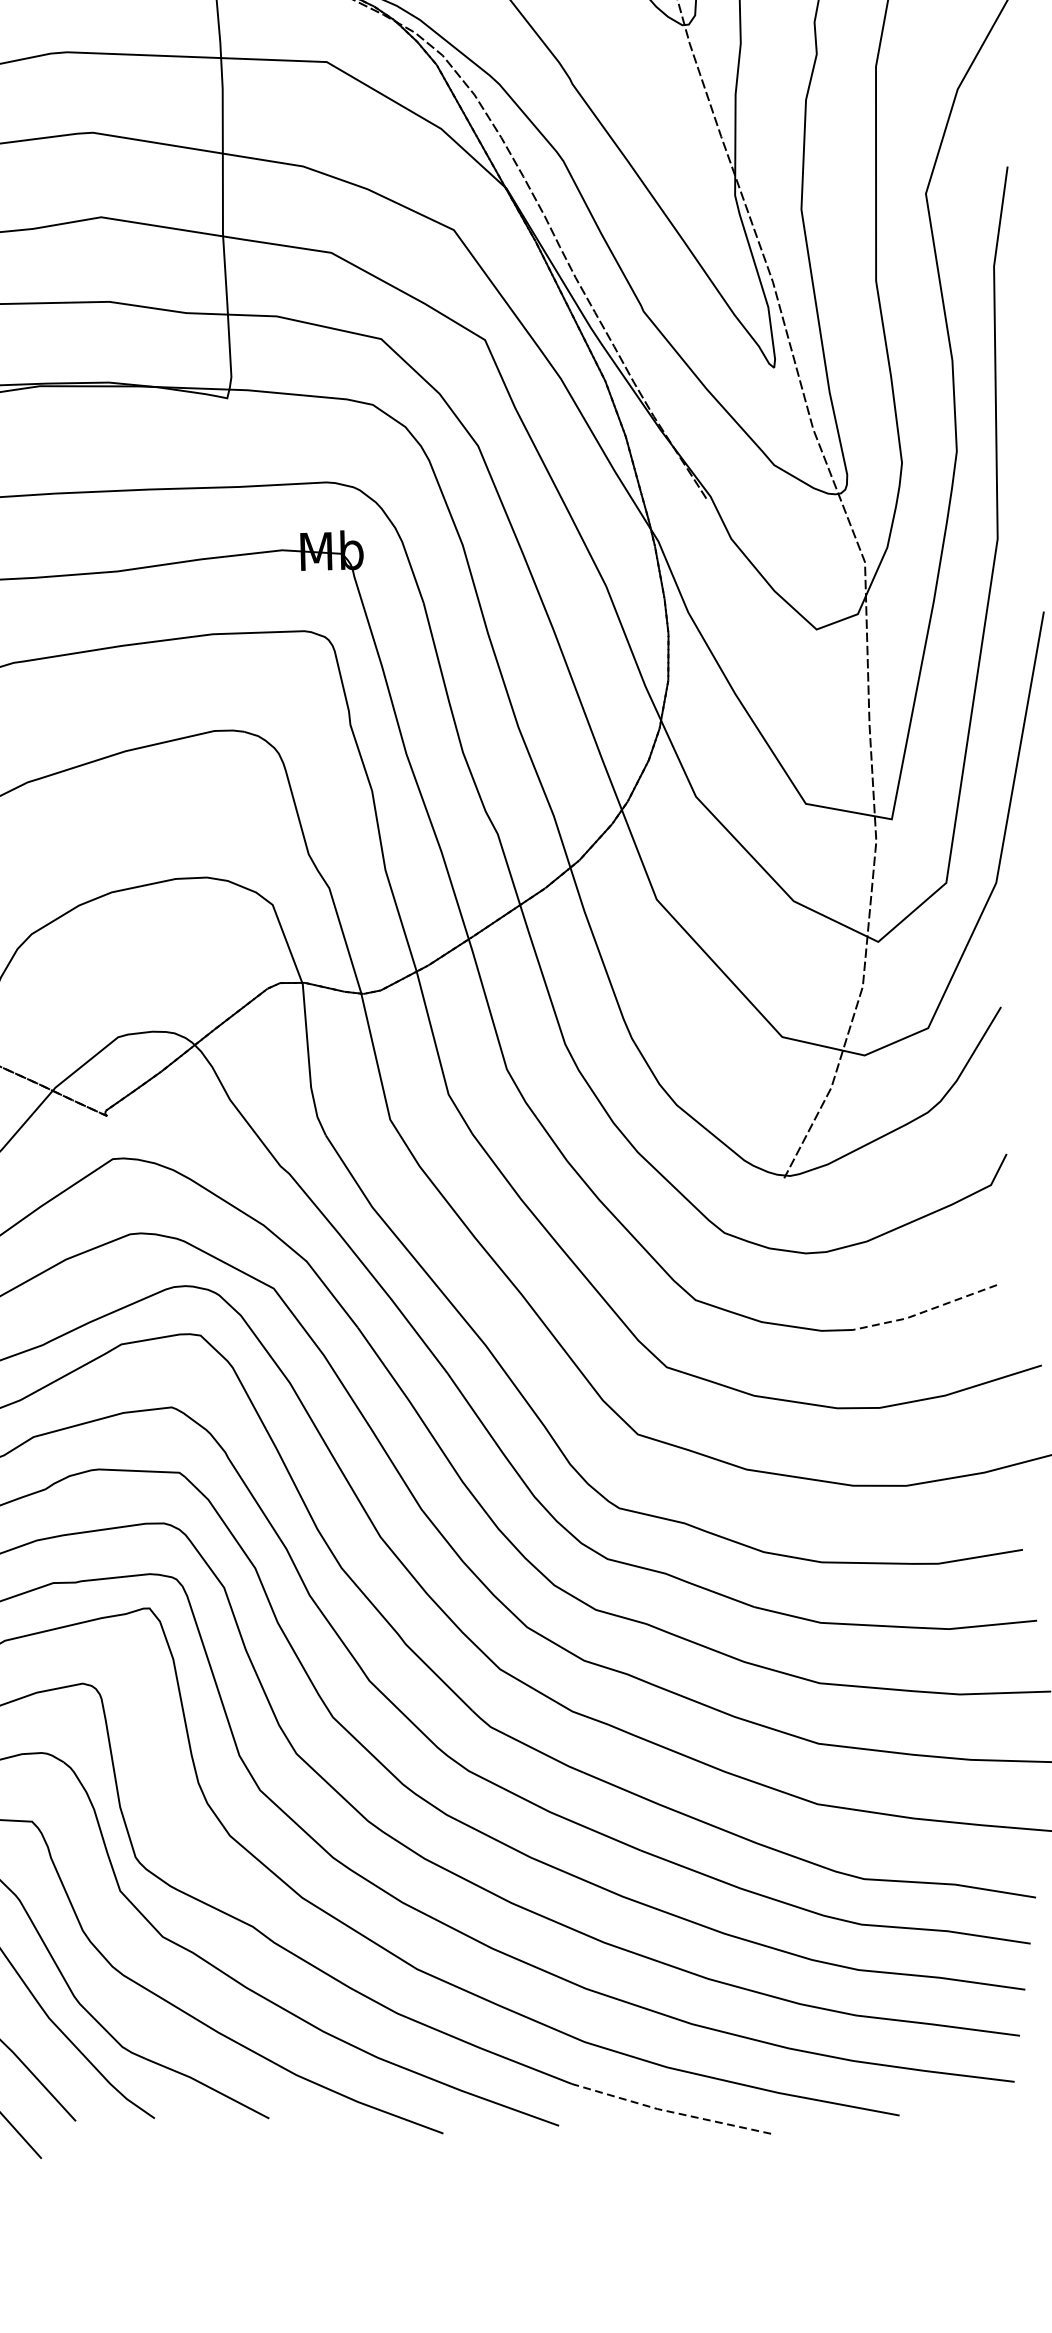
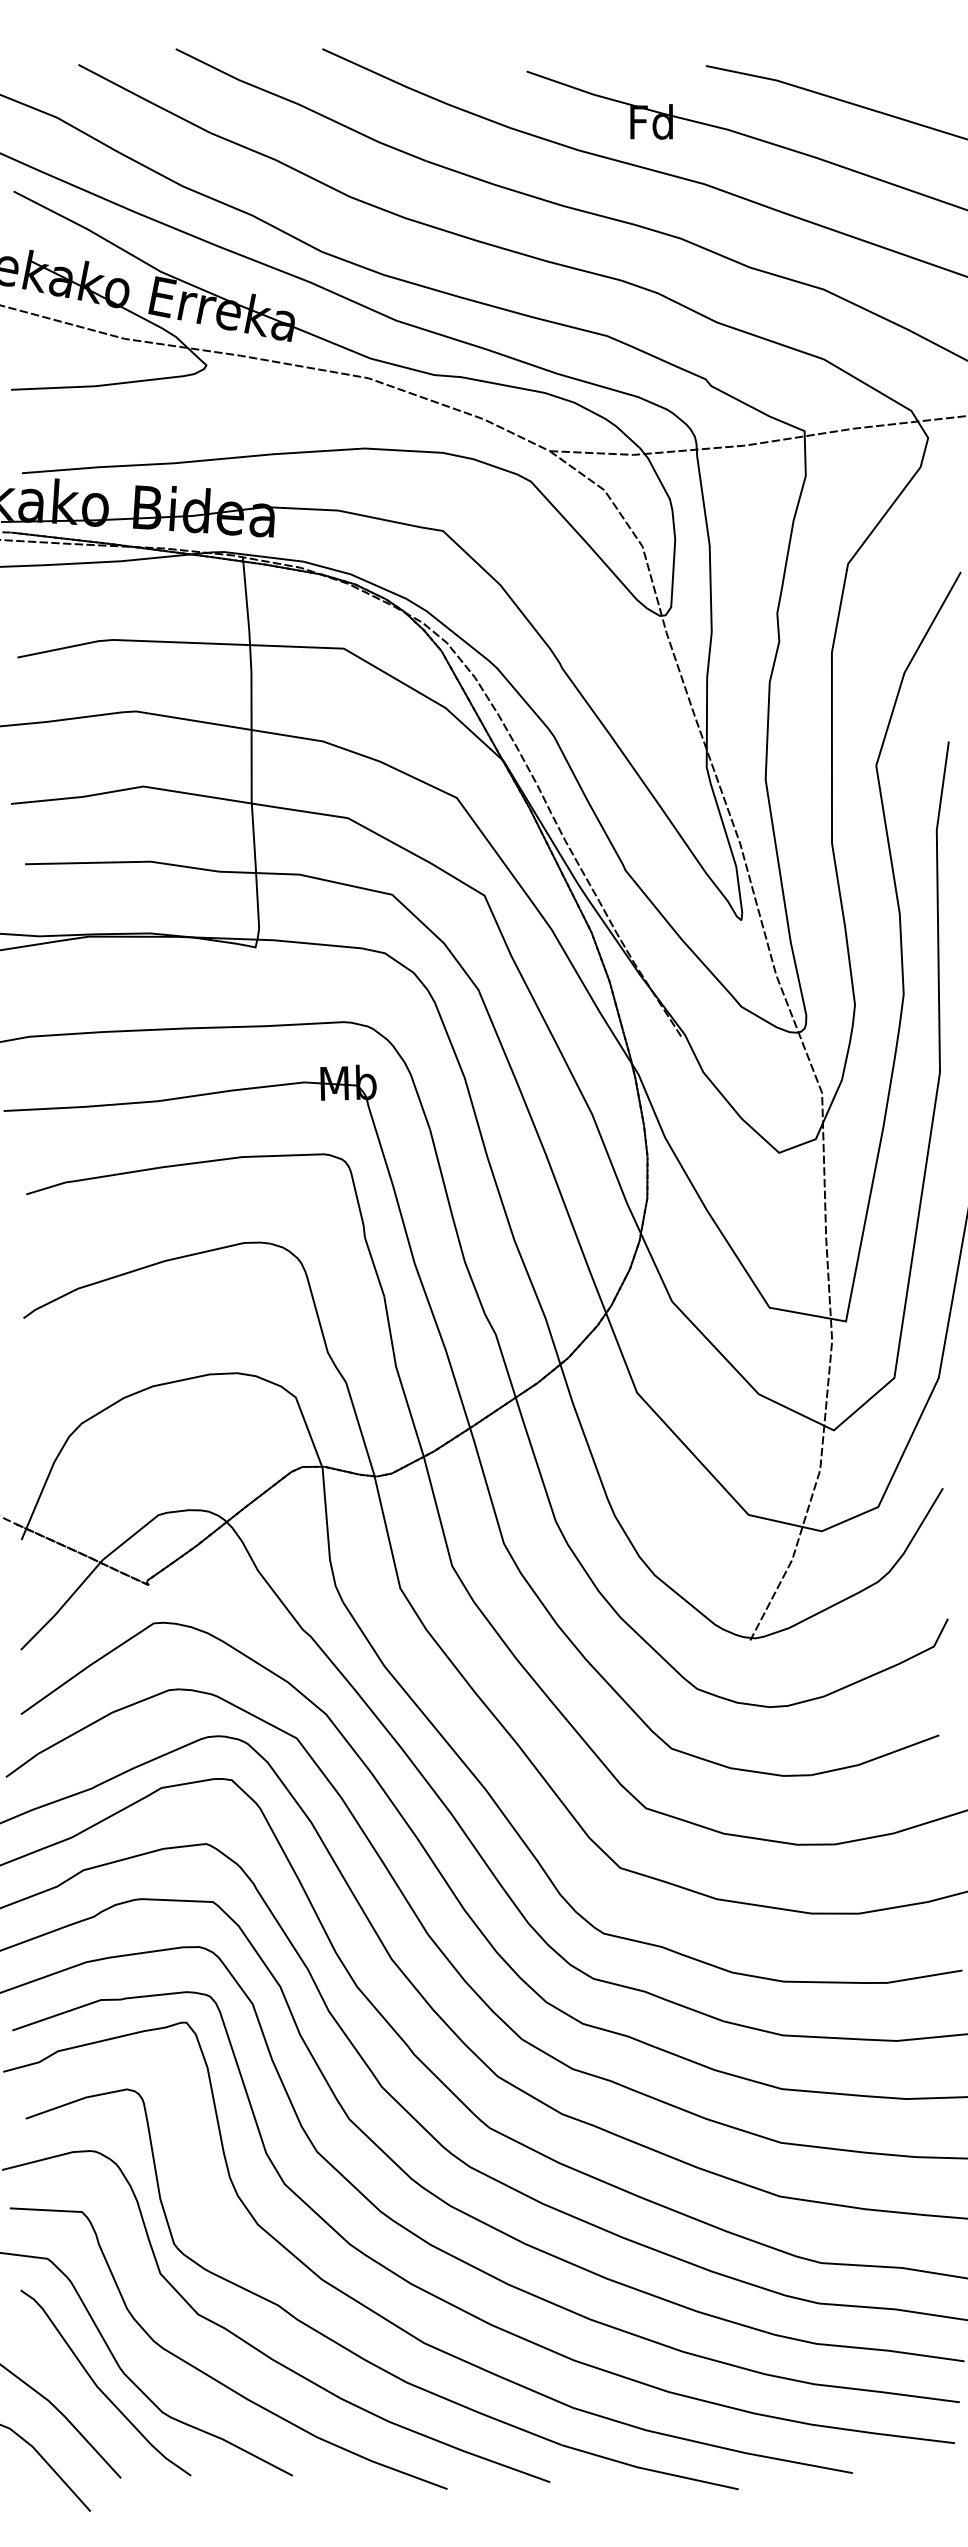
line: (925, 1311) -> (875, 1758), dashed -> solid
line: (669, 2111) -> (648, 2469), dashed -> solid

